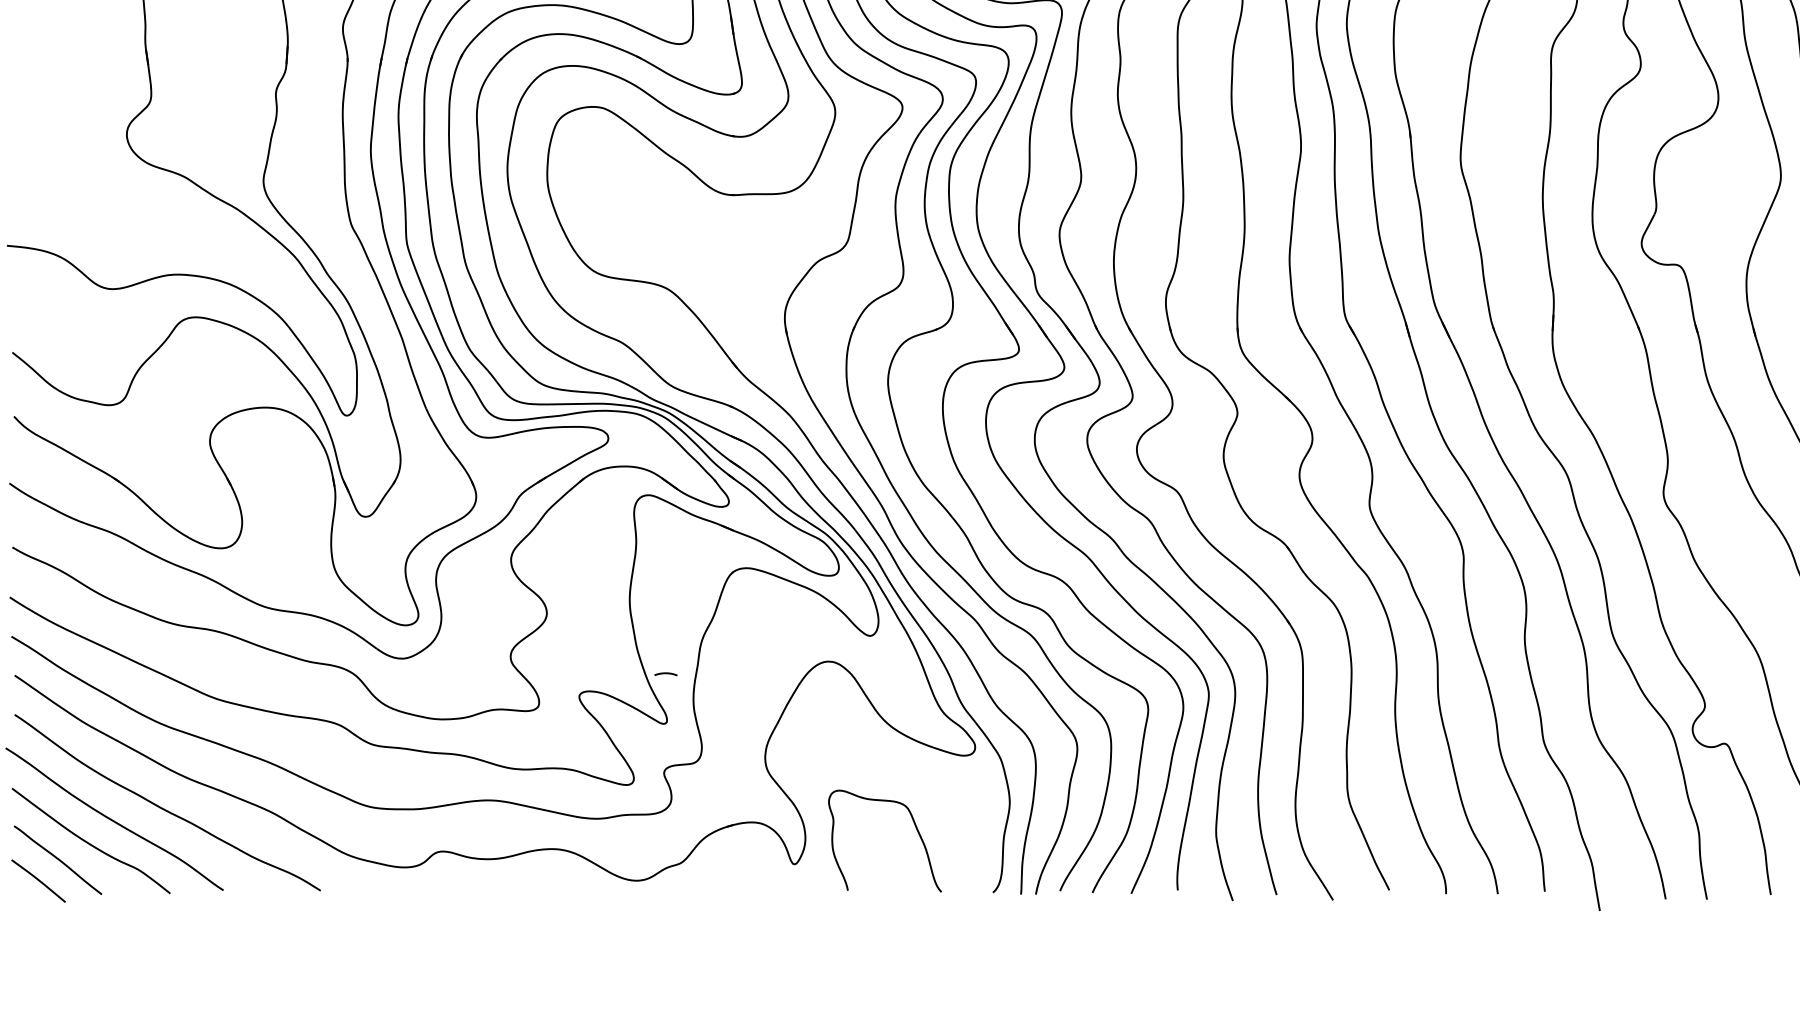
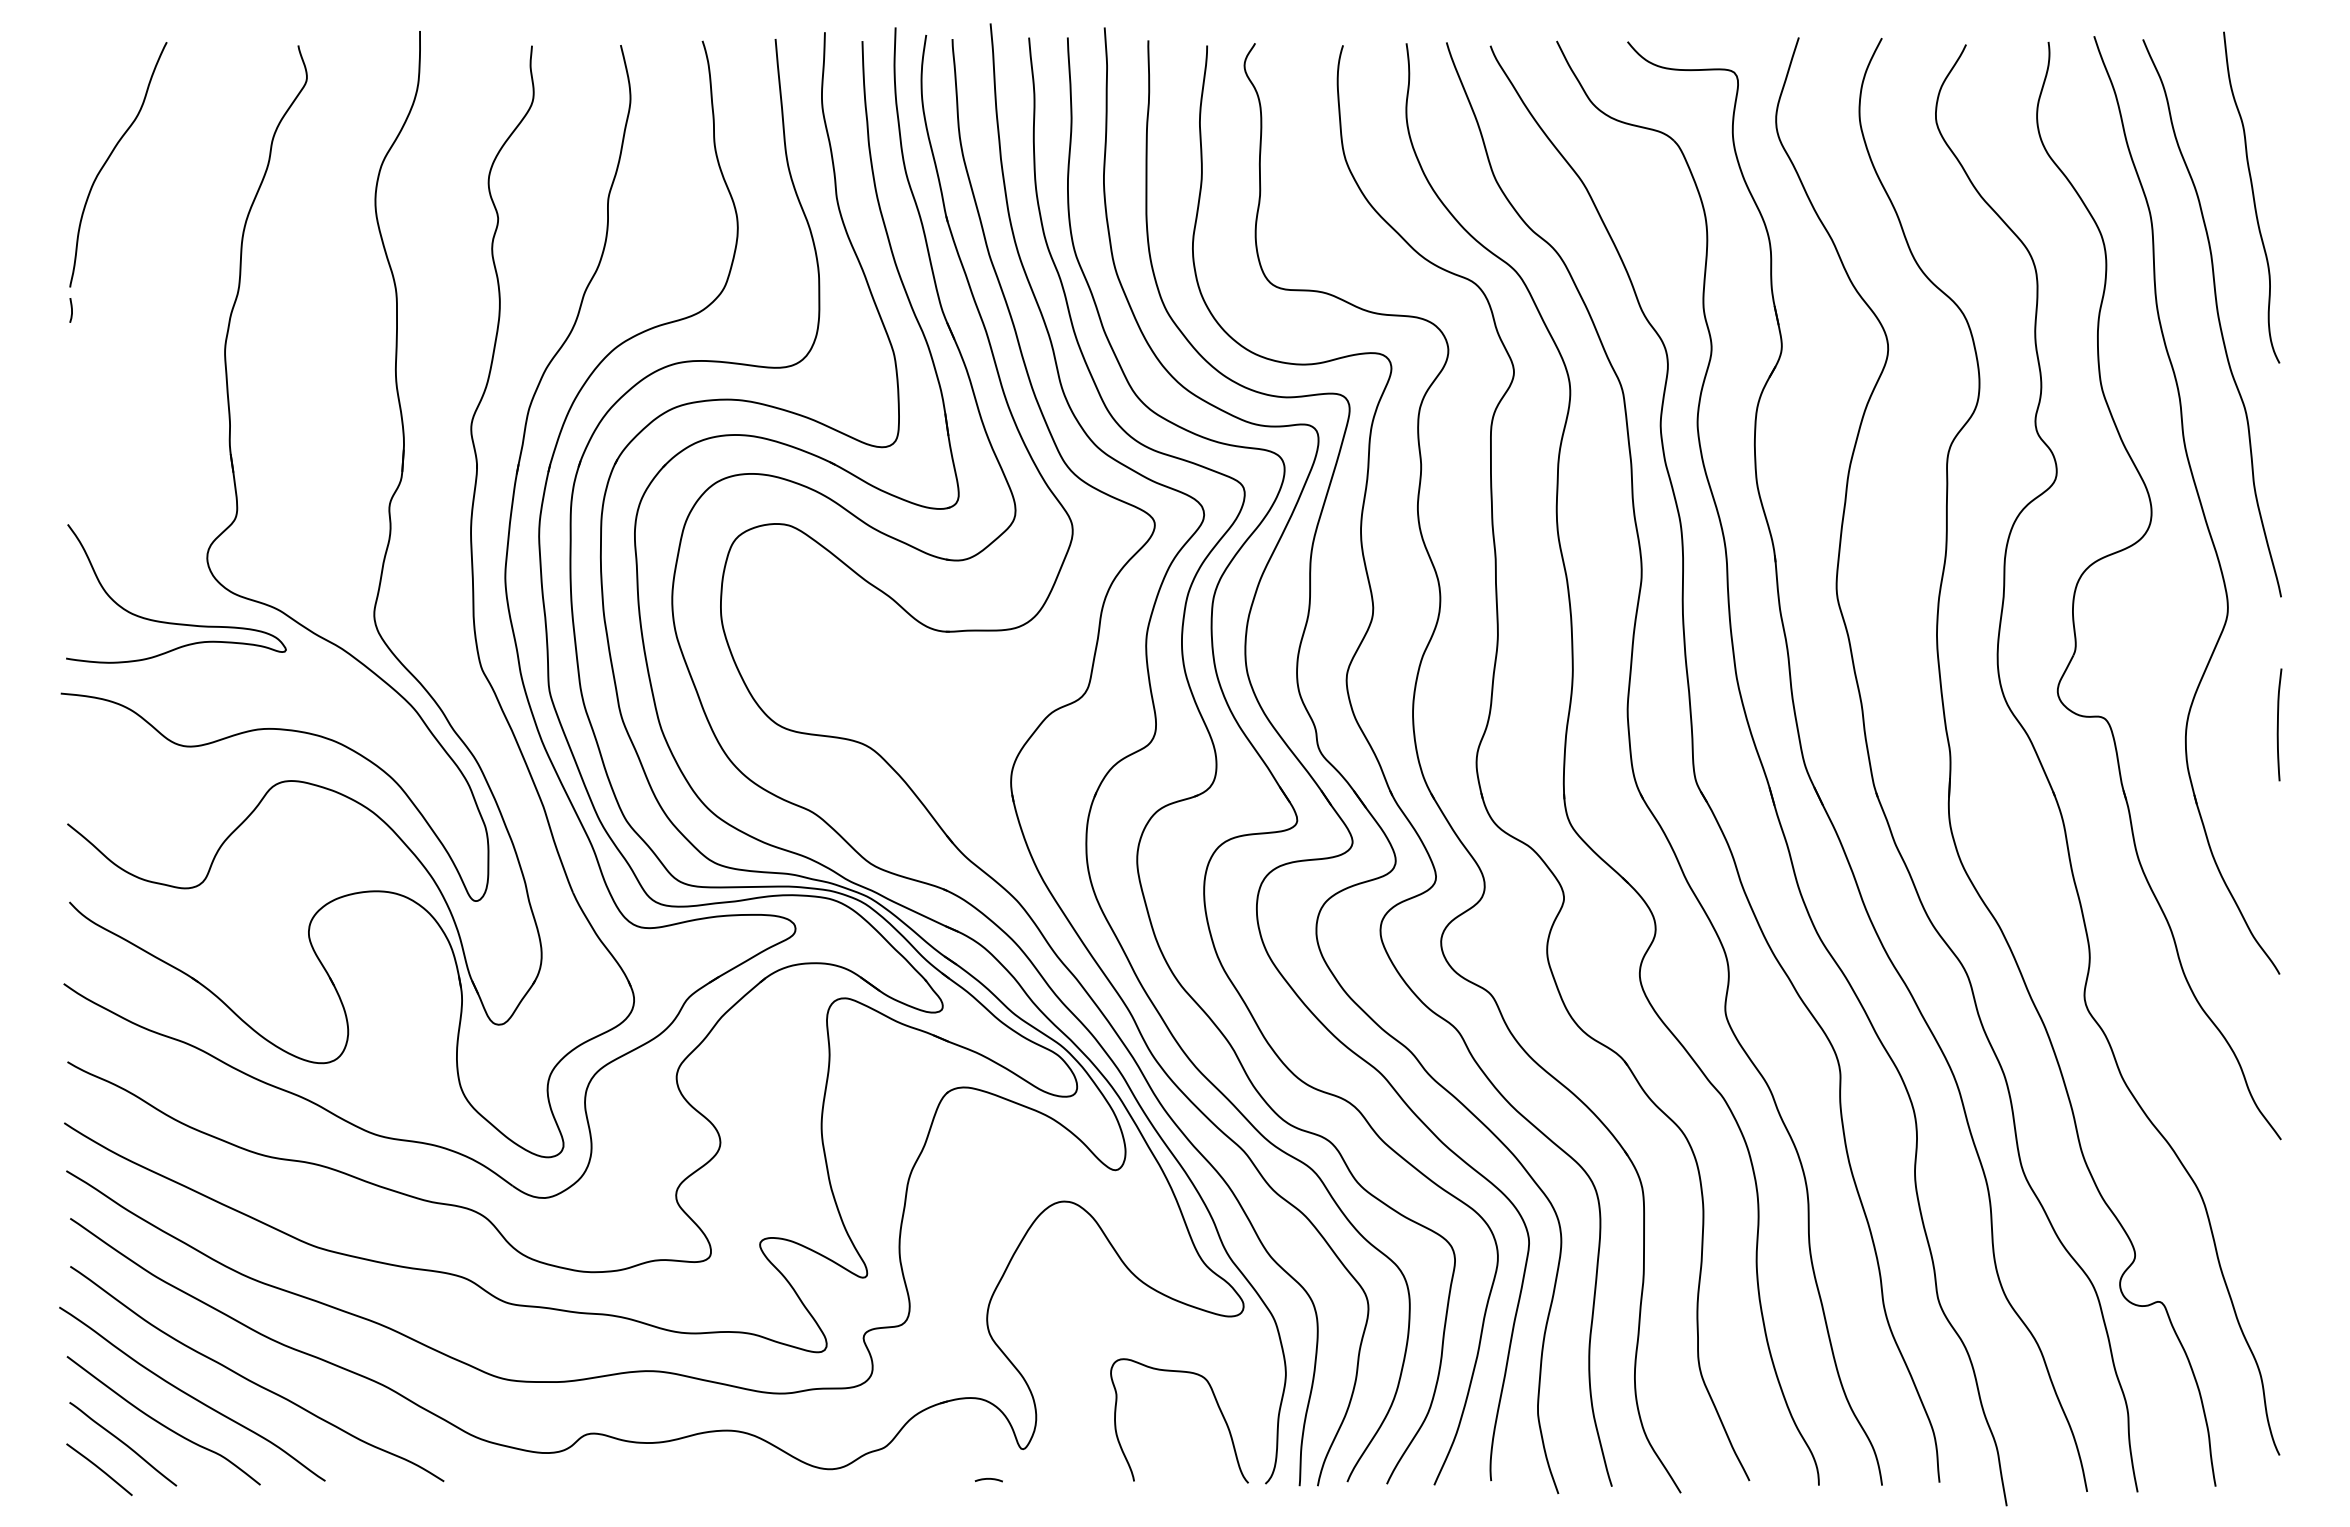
curve: (100, 187) -> (174, 622), added
curve: (665, 673) -> (988, 1479), moved
curve: (916, 829) -> (1217, 1406), moved

